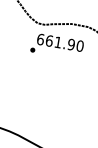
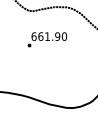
text: (57, 46) -> (47, 39), moved

